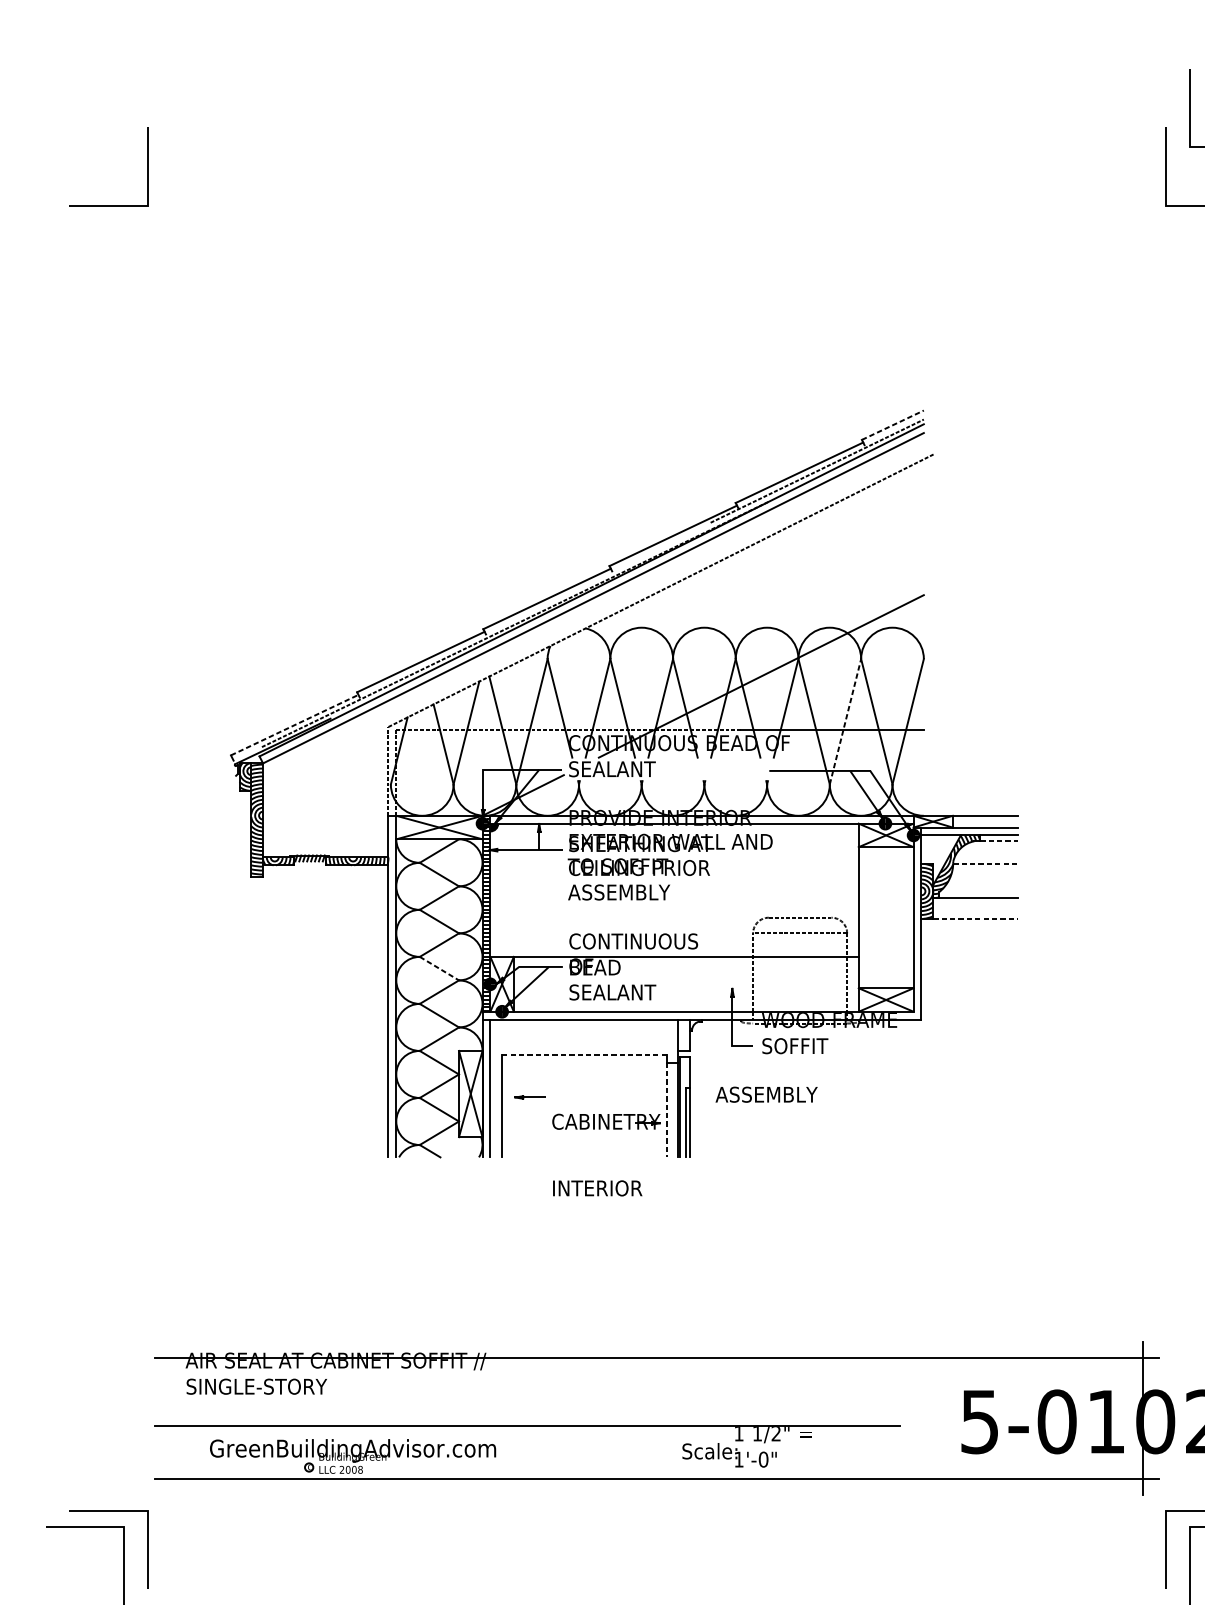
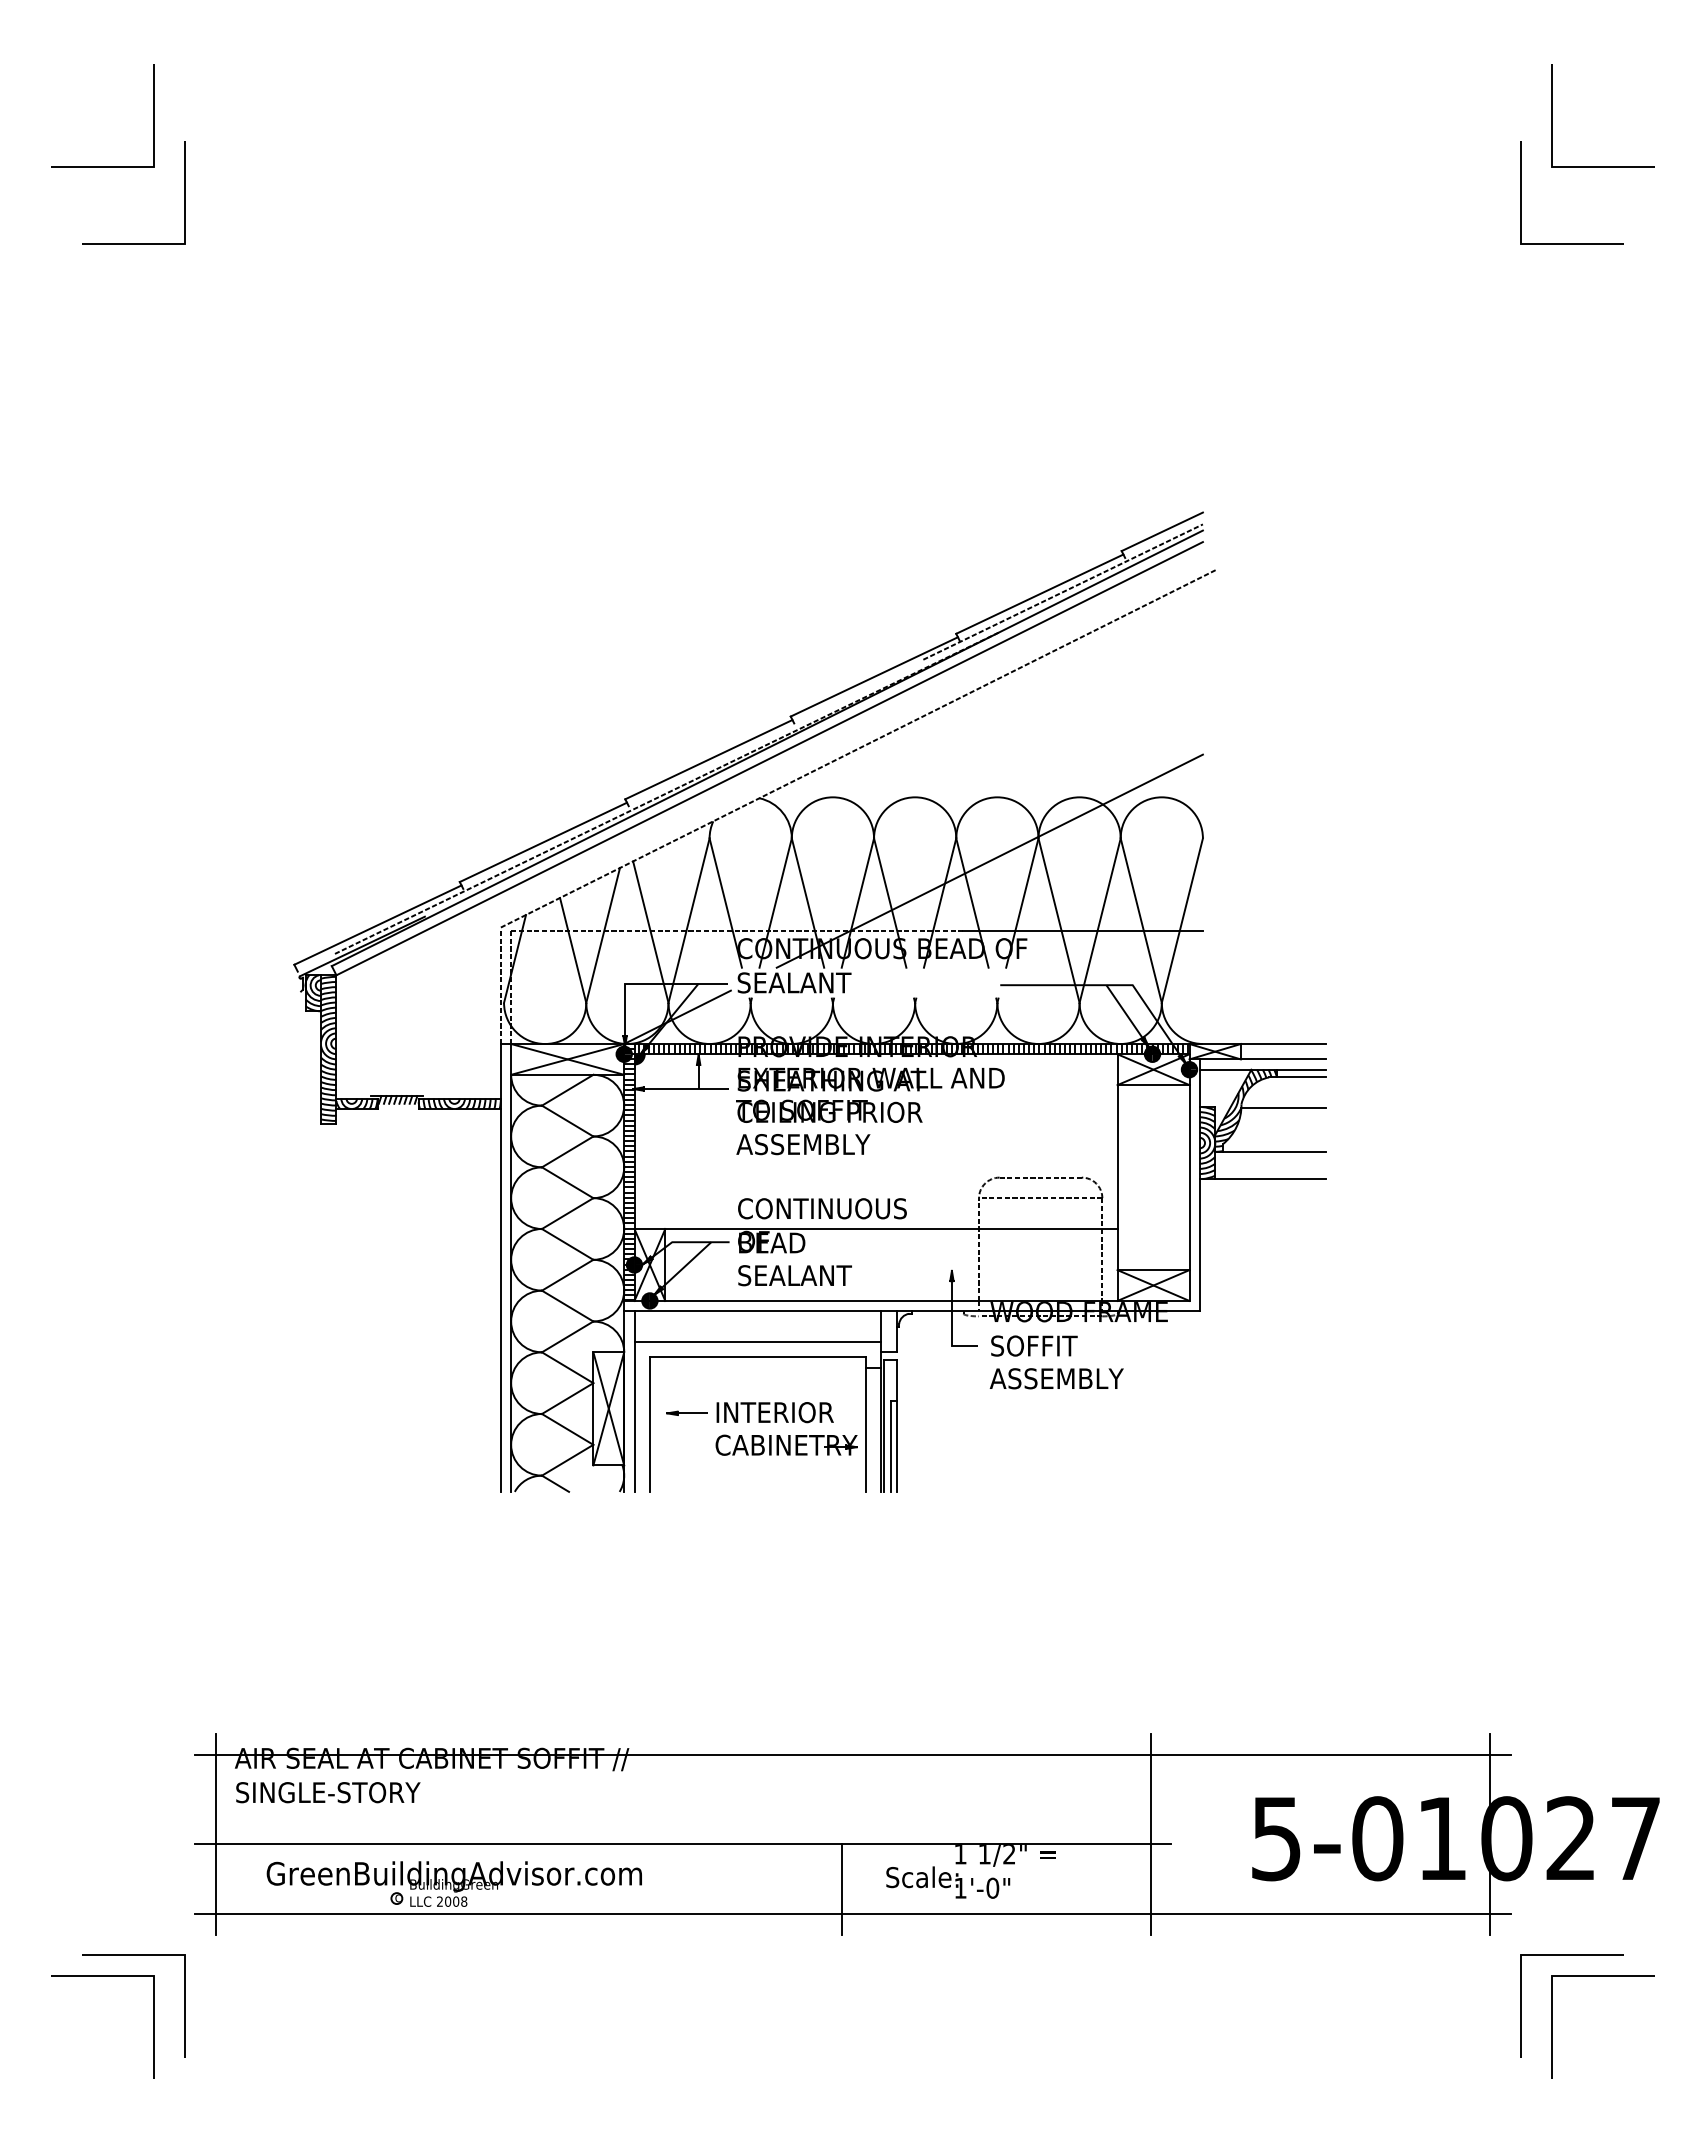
line: (123, 107) -> (153, 115), added
line: (893, 424) -> (1162, 531), dashed -> solid
line: (845, 721) -> (1100, 920), dashed -> solid
line: (294, 725) -> (377, 925), dashed -> solid
hatch: (703, 820) -> (913, 1049), added
line: (999, 841) -> (1301, 1077), dashed -> solid
line: (986, 864) -> (1284, 1107), dashed -> solid
line: (976, 919) -> (1271, 1179), dashed -> solid
line: (439, 968) -> (567, 1244), dashed -> solid
line: (584, 1043) -> (757, 1342), added
line: (584, 1054) -> (757, 1357), dashed -> solid
text: (766, 1094) -> (1056, 1378), moved
line: (666, 1110) -> (865, 1430), dashed -> solid
text: (597, 1188) -> (774, 1412), moved
line: (170, 1418) -> (215, 1834), added
line: (883, 1418) -> (1150, 1834), added
line: (648, 1459) -> (841, 1888), added

